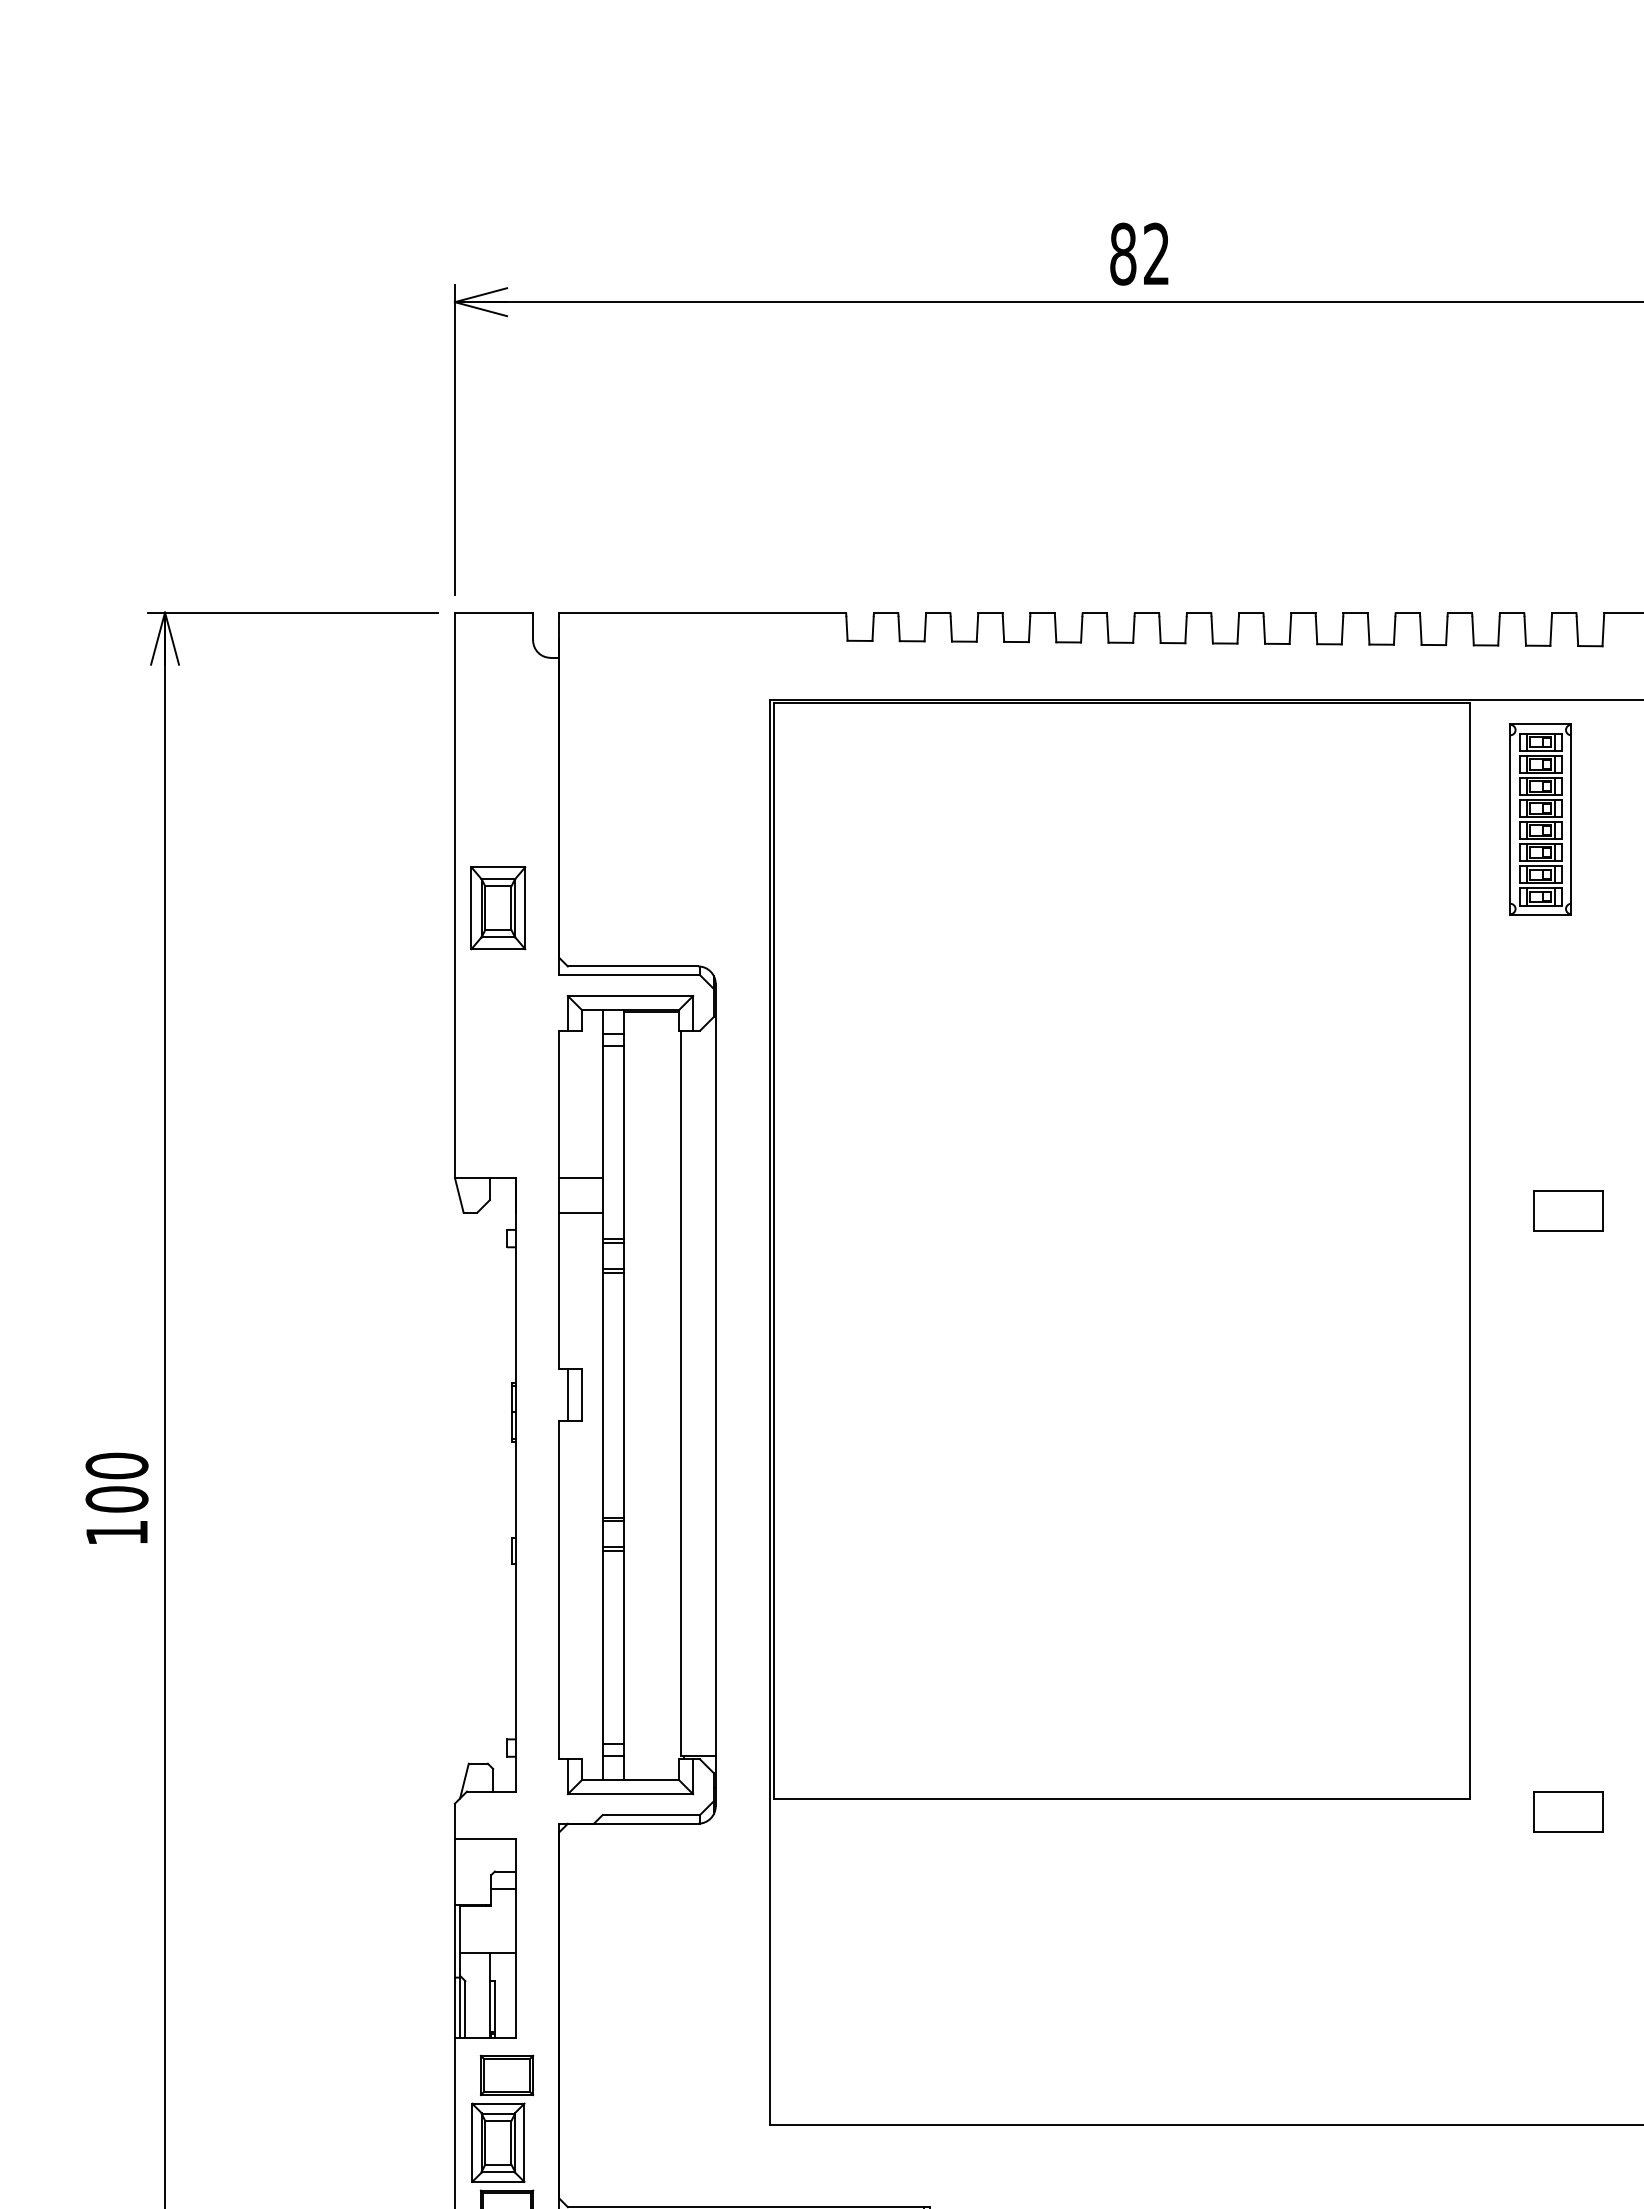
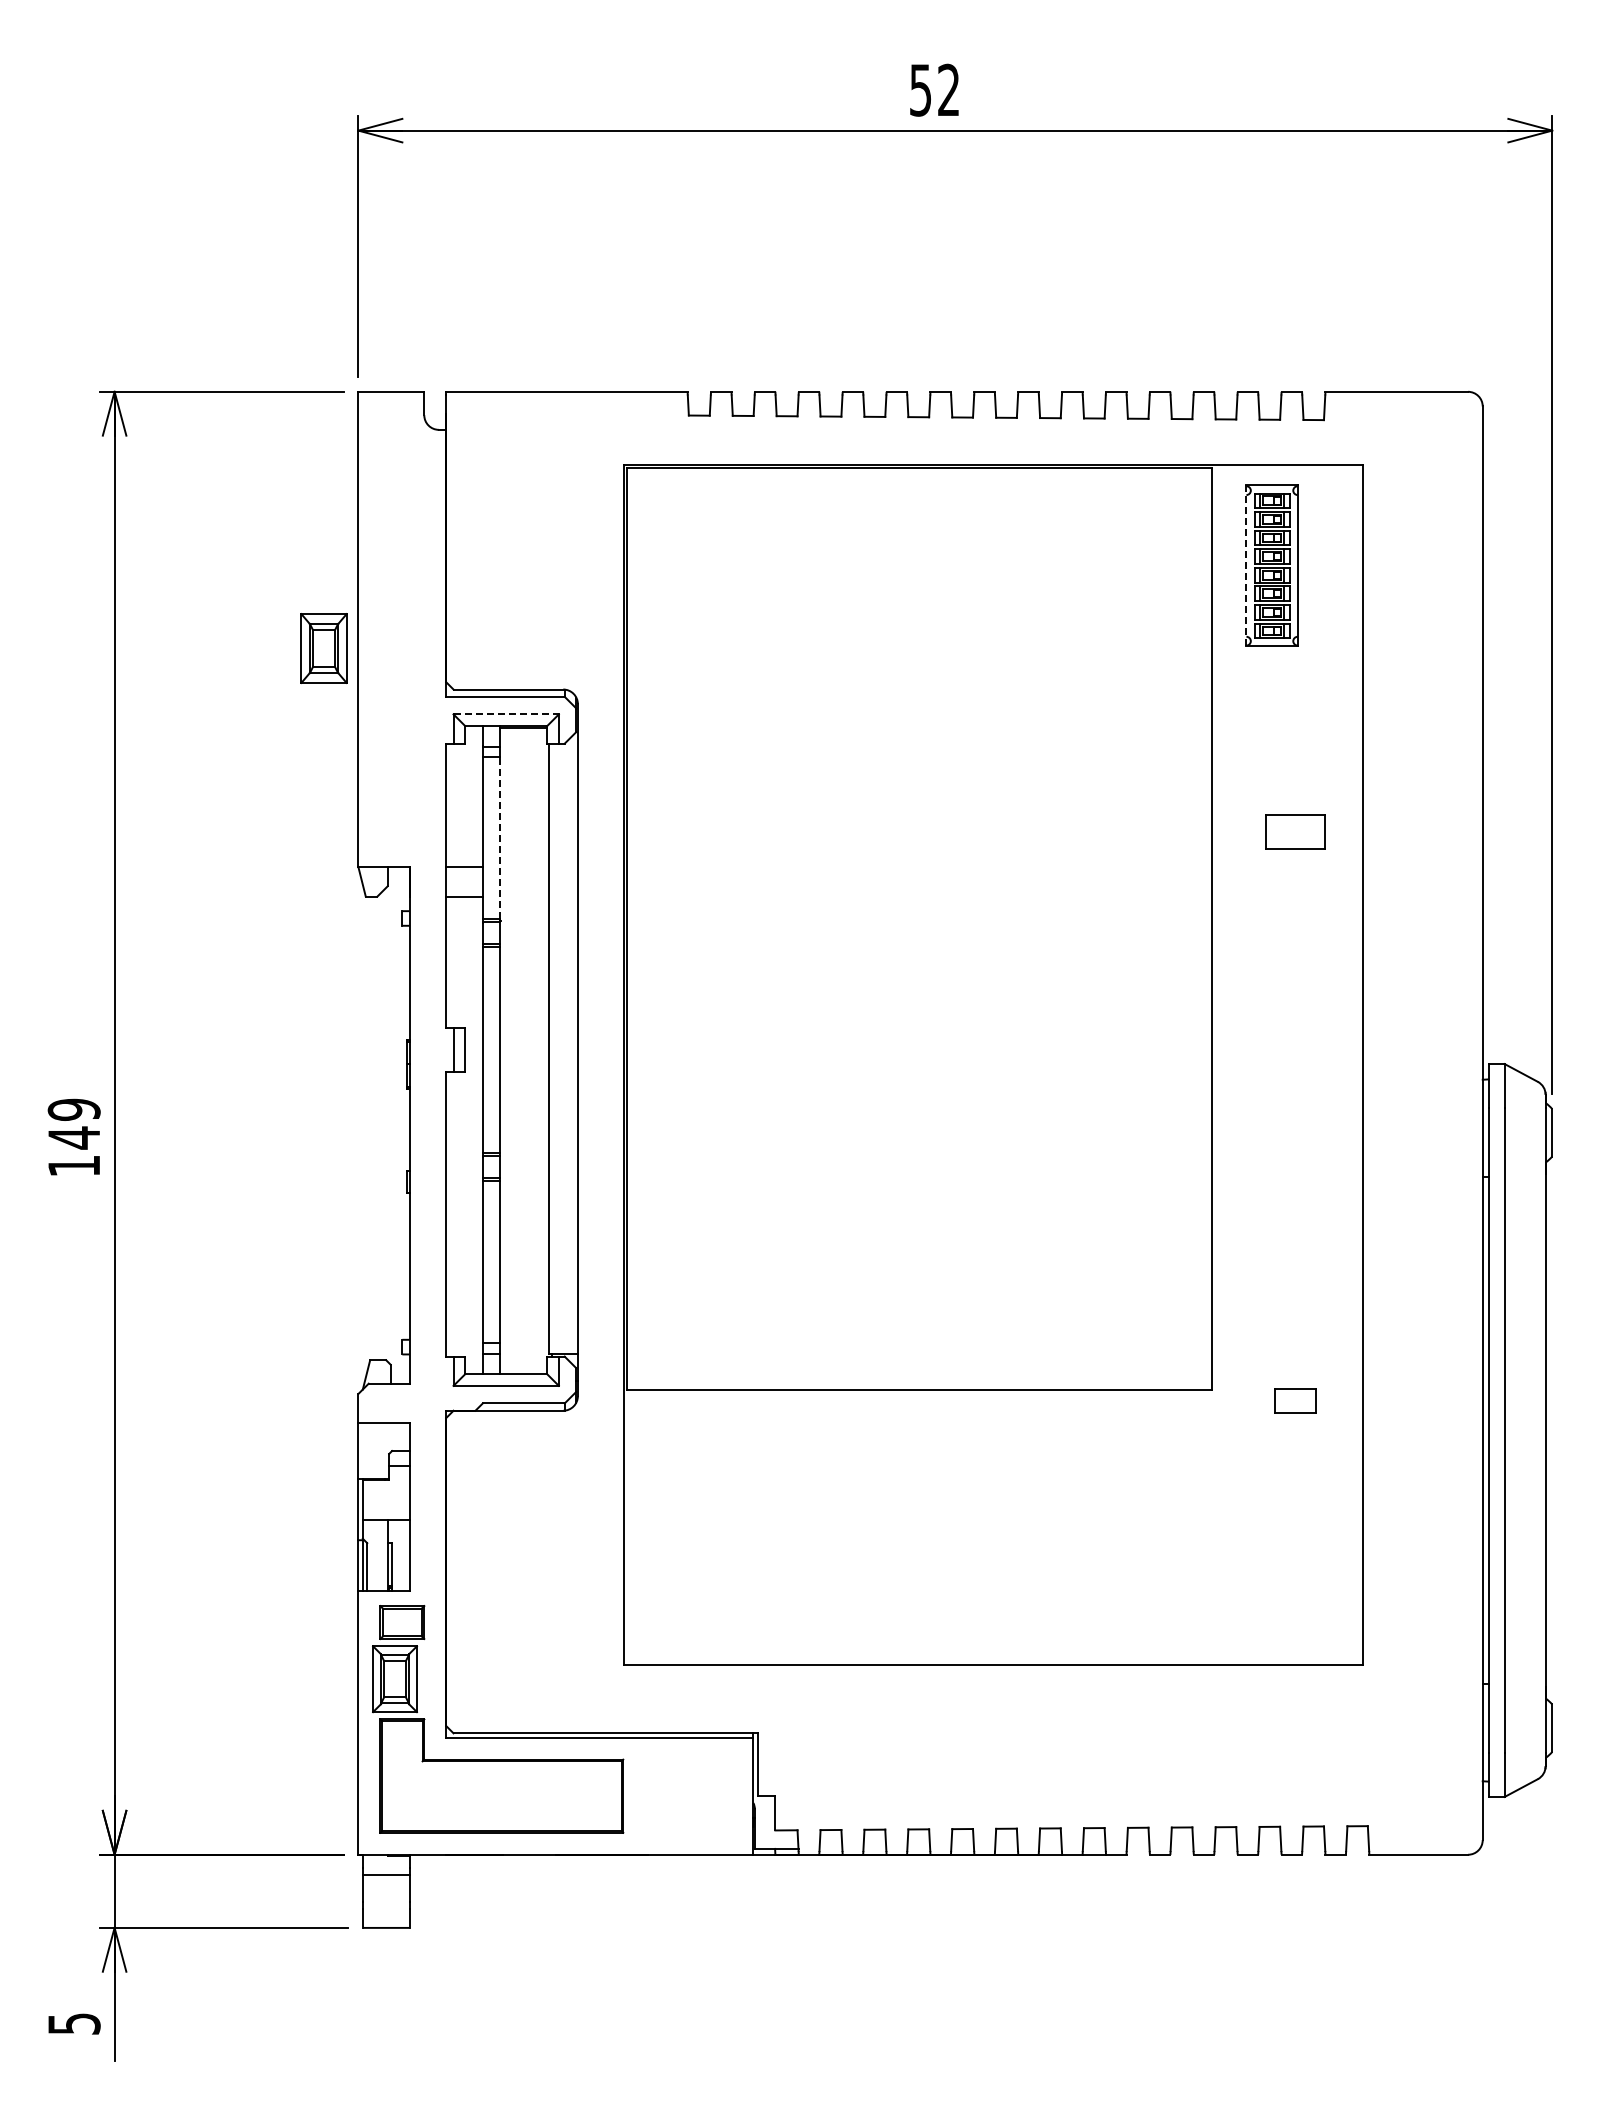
text: (1122, 253) -> (920, 89), 82 -> 52
line: (1510, 820) -> (1246, 566), solid -> dashed
part: (497, 908) -> (323, 648), moved
line: (630, 996) -> (506, 714), solid -> dashed
line: (623, 1142) -> (500, 837), solid -> dashed
part: (1568, 1210) -> (1295, 831), moved
text: (116, 1482) -> (73, 1123), 100 -> 149
part: (1568, 1811) -> (1295, 1400), size x0.7

